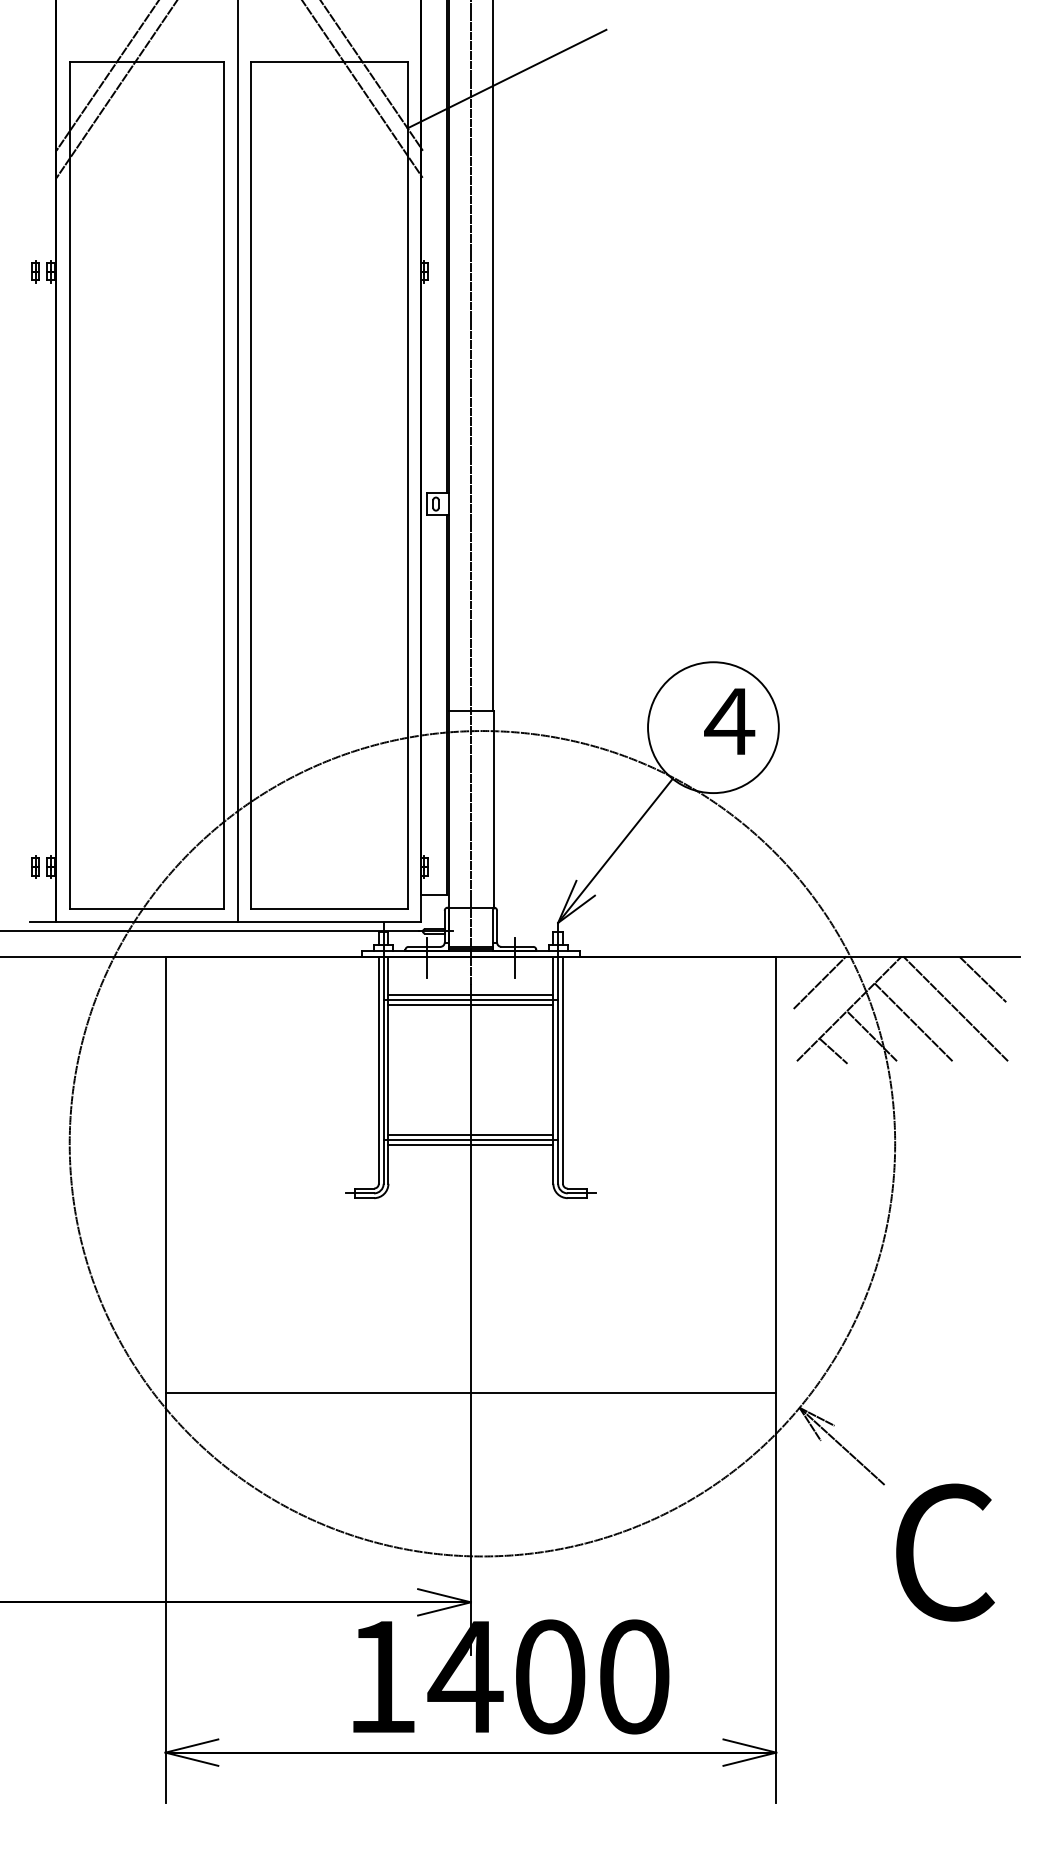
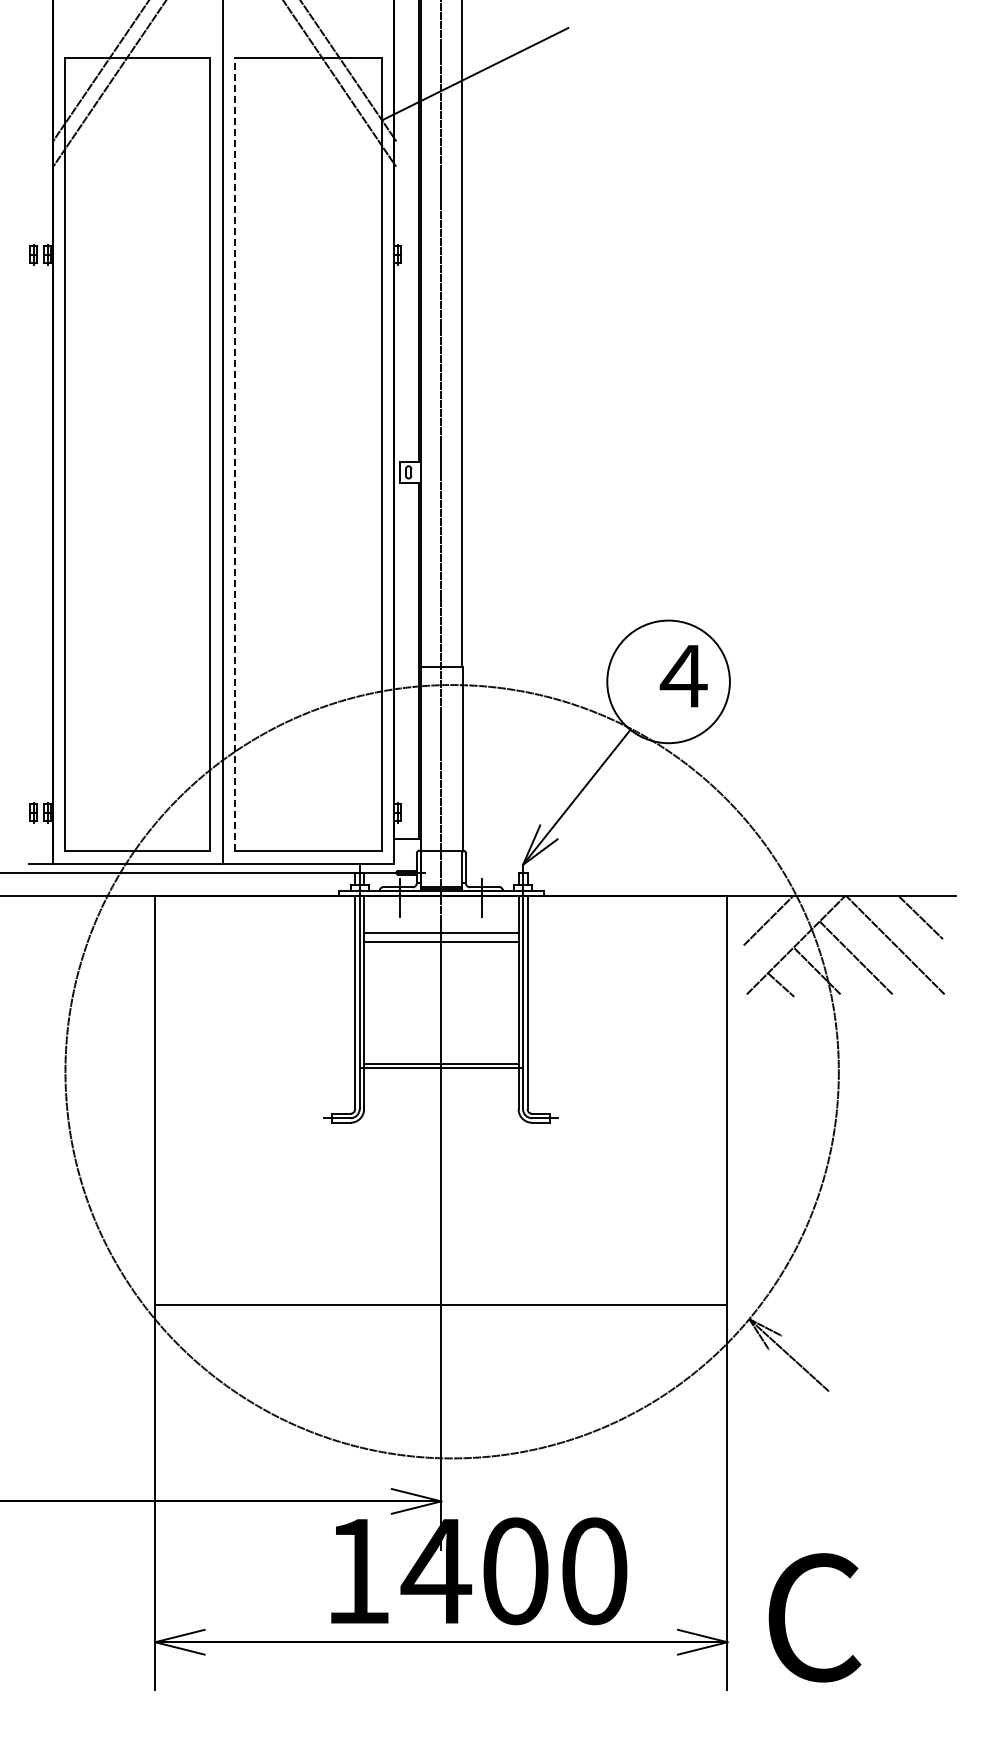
line: (250, 484) -> (234, 454), solid -> dashed
line: (471, 1000) -> (441, 937), removed
line: (471, 1144) -> (441, 1072), removed
text: (944, 1552) -> (814, 1617), moved

